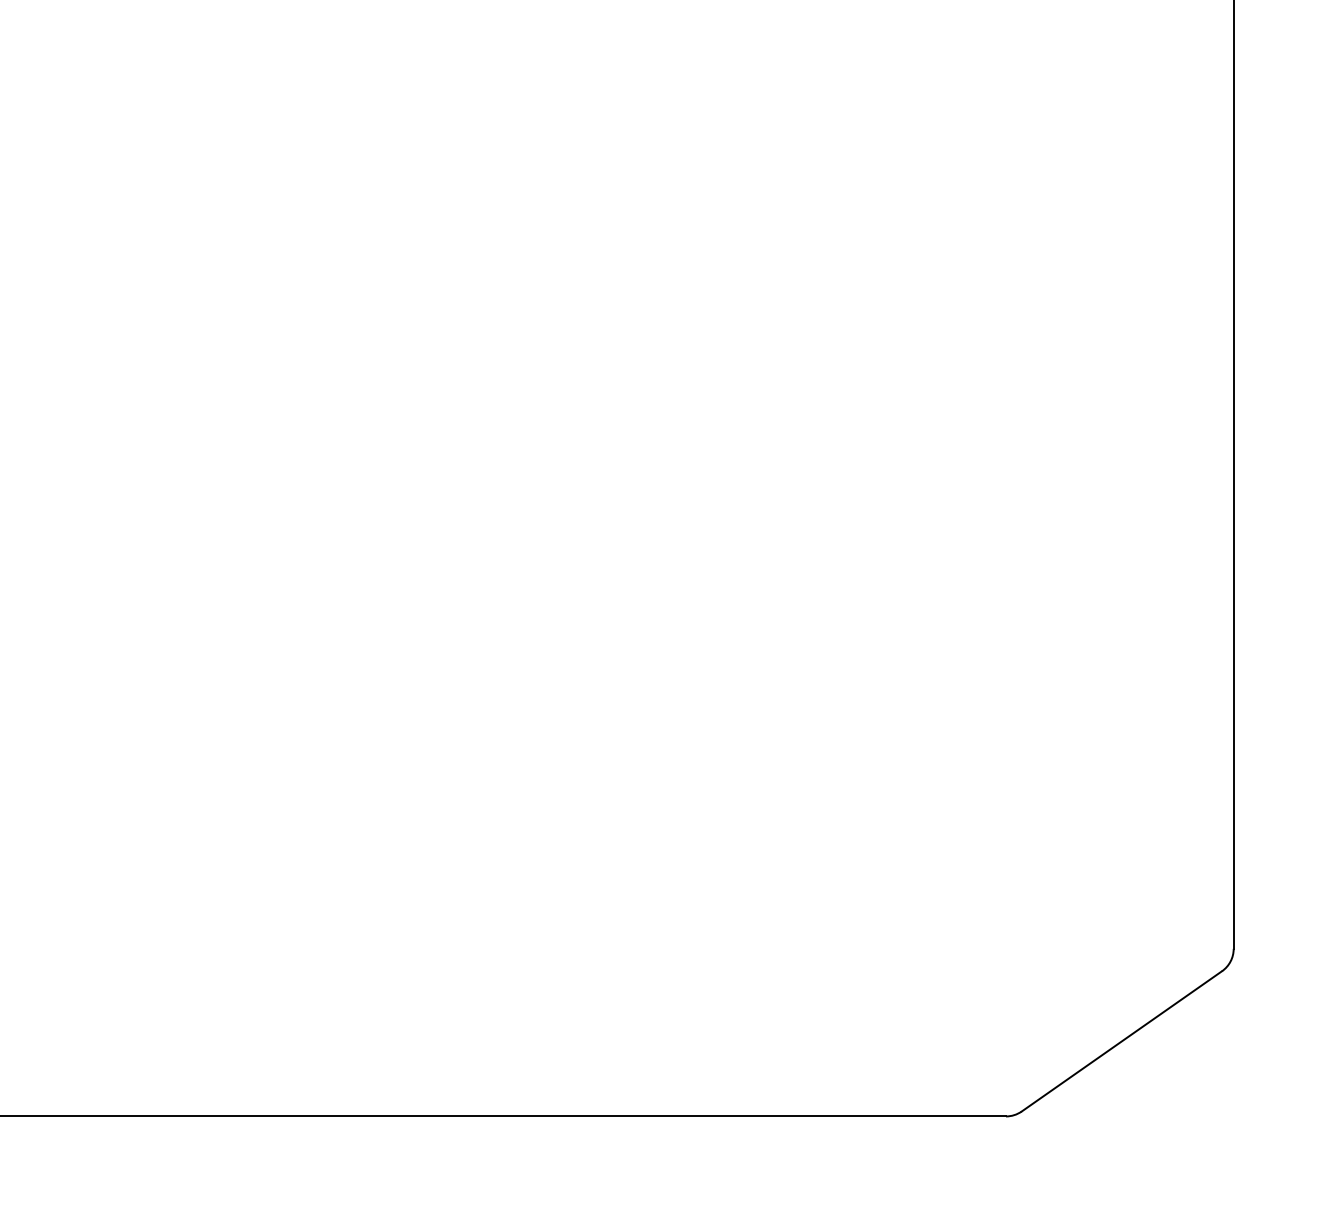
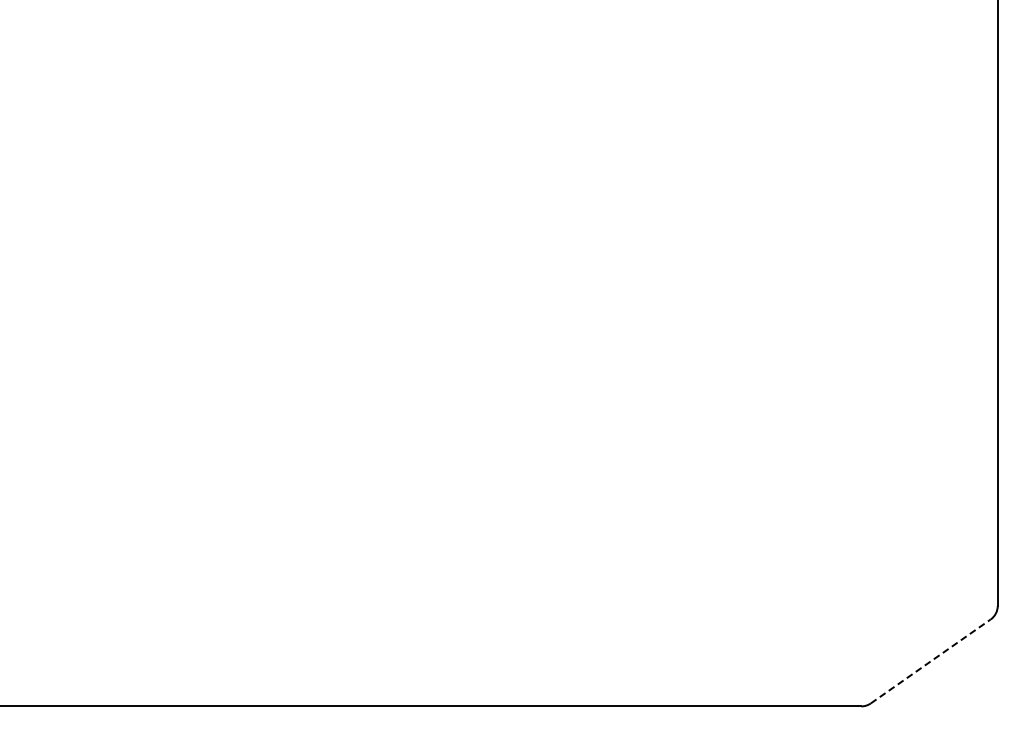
line: (1123, 1041) -> (931, 661), solid -> dashed

